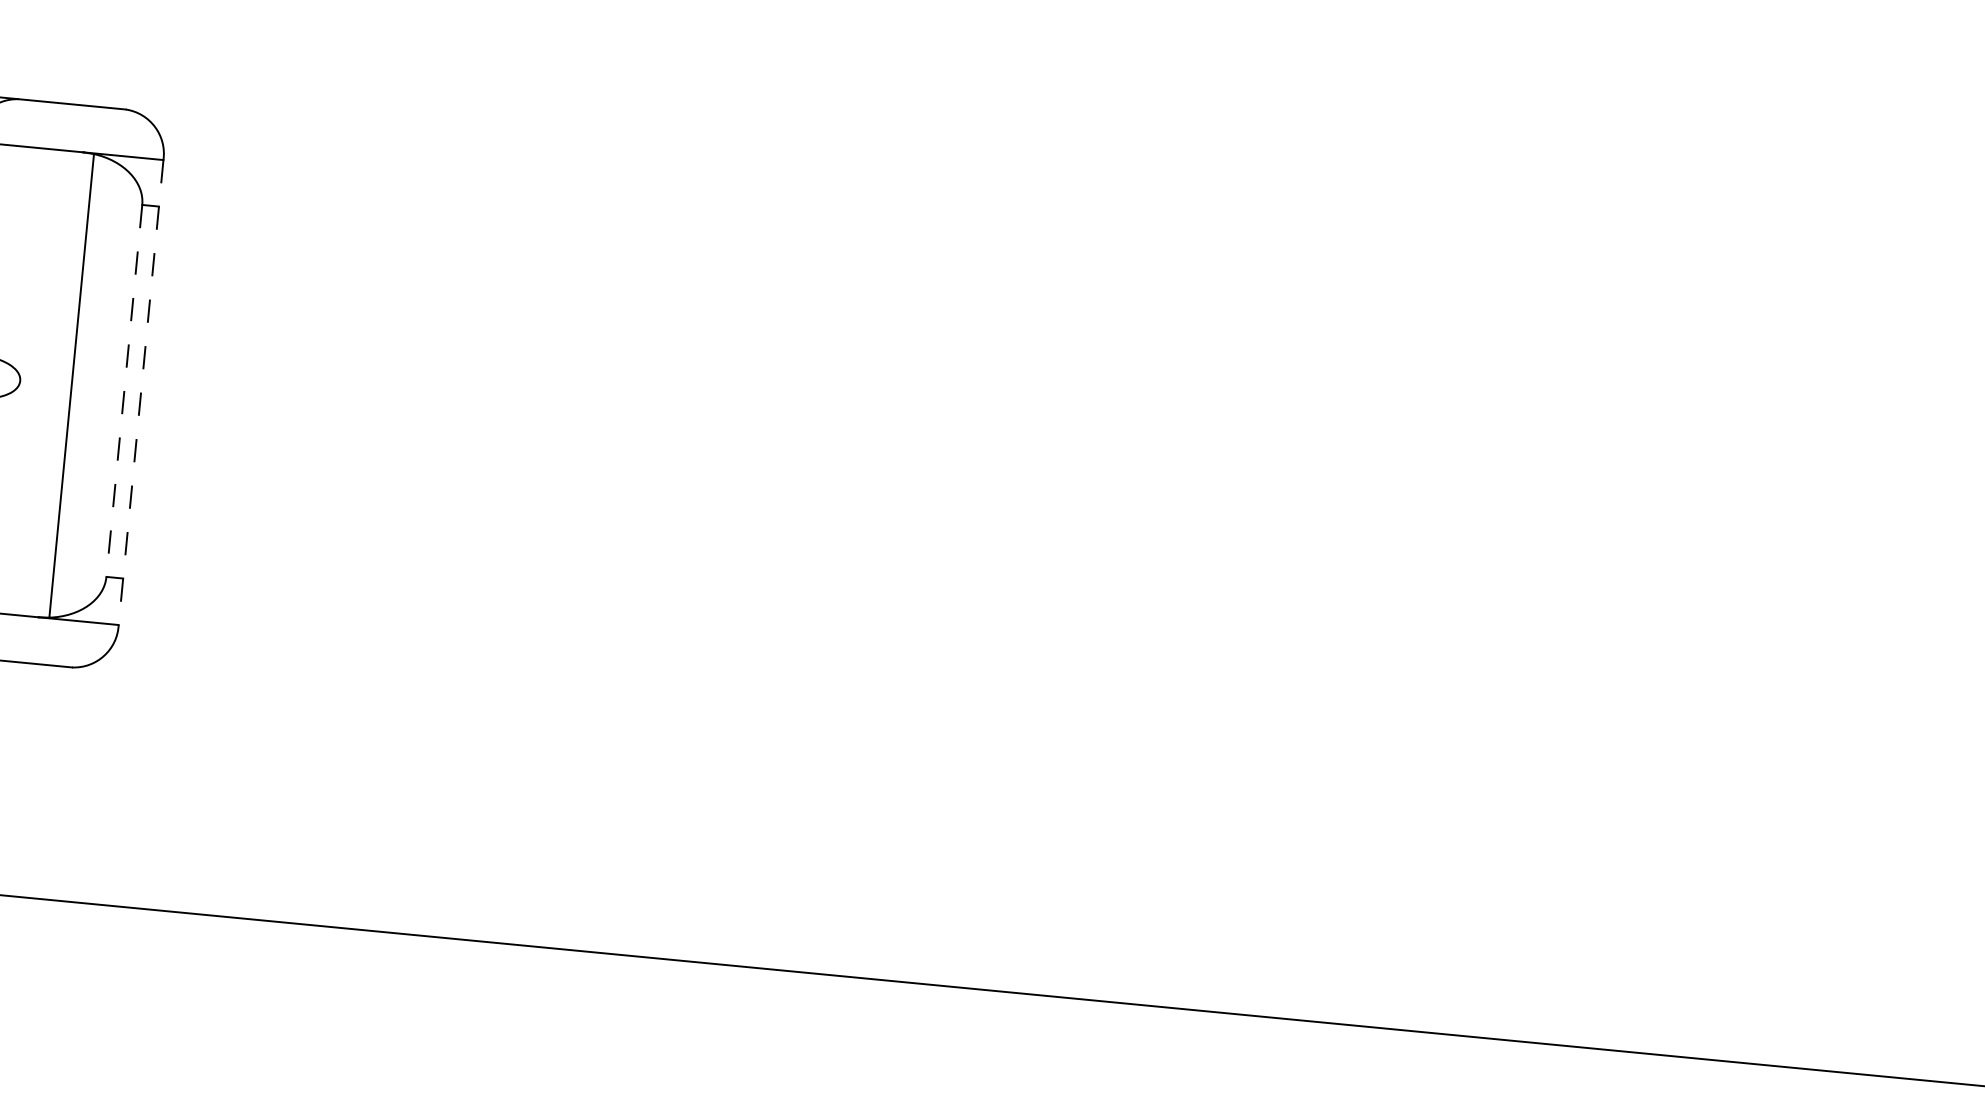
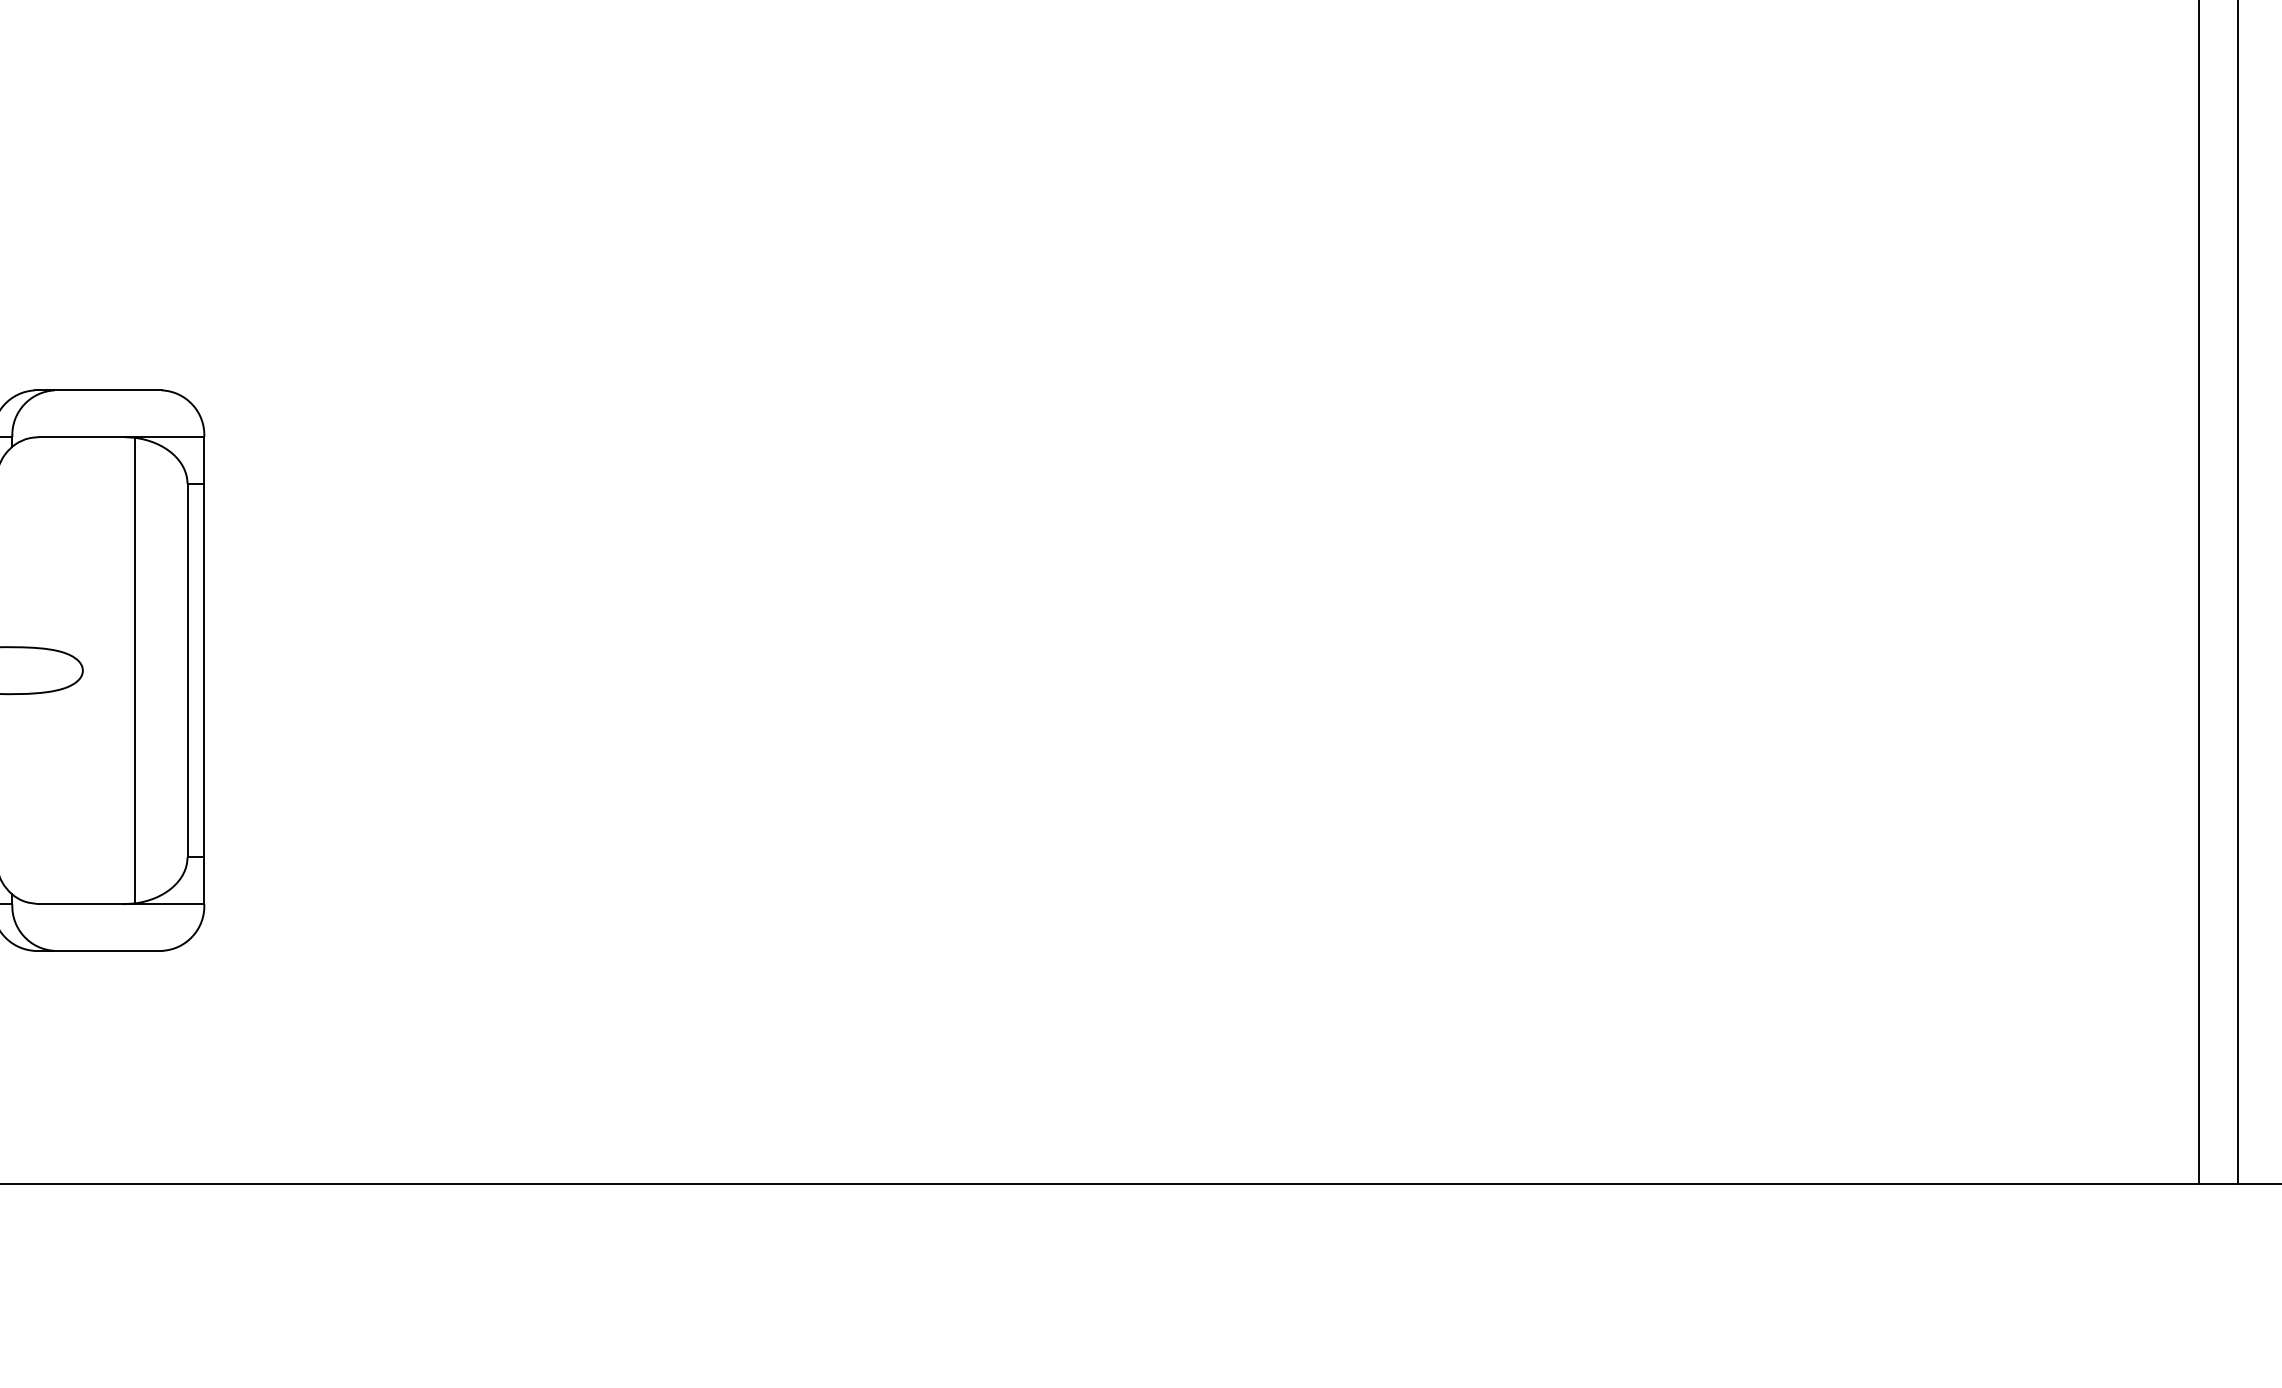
line: (124, 390) -> (187, 670), dashed -> solid
line: (141, 392) -> (204, 670), dashed -> solid

